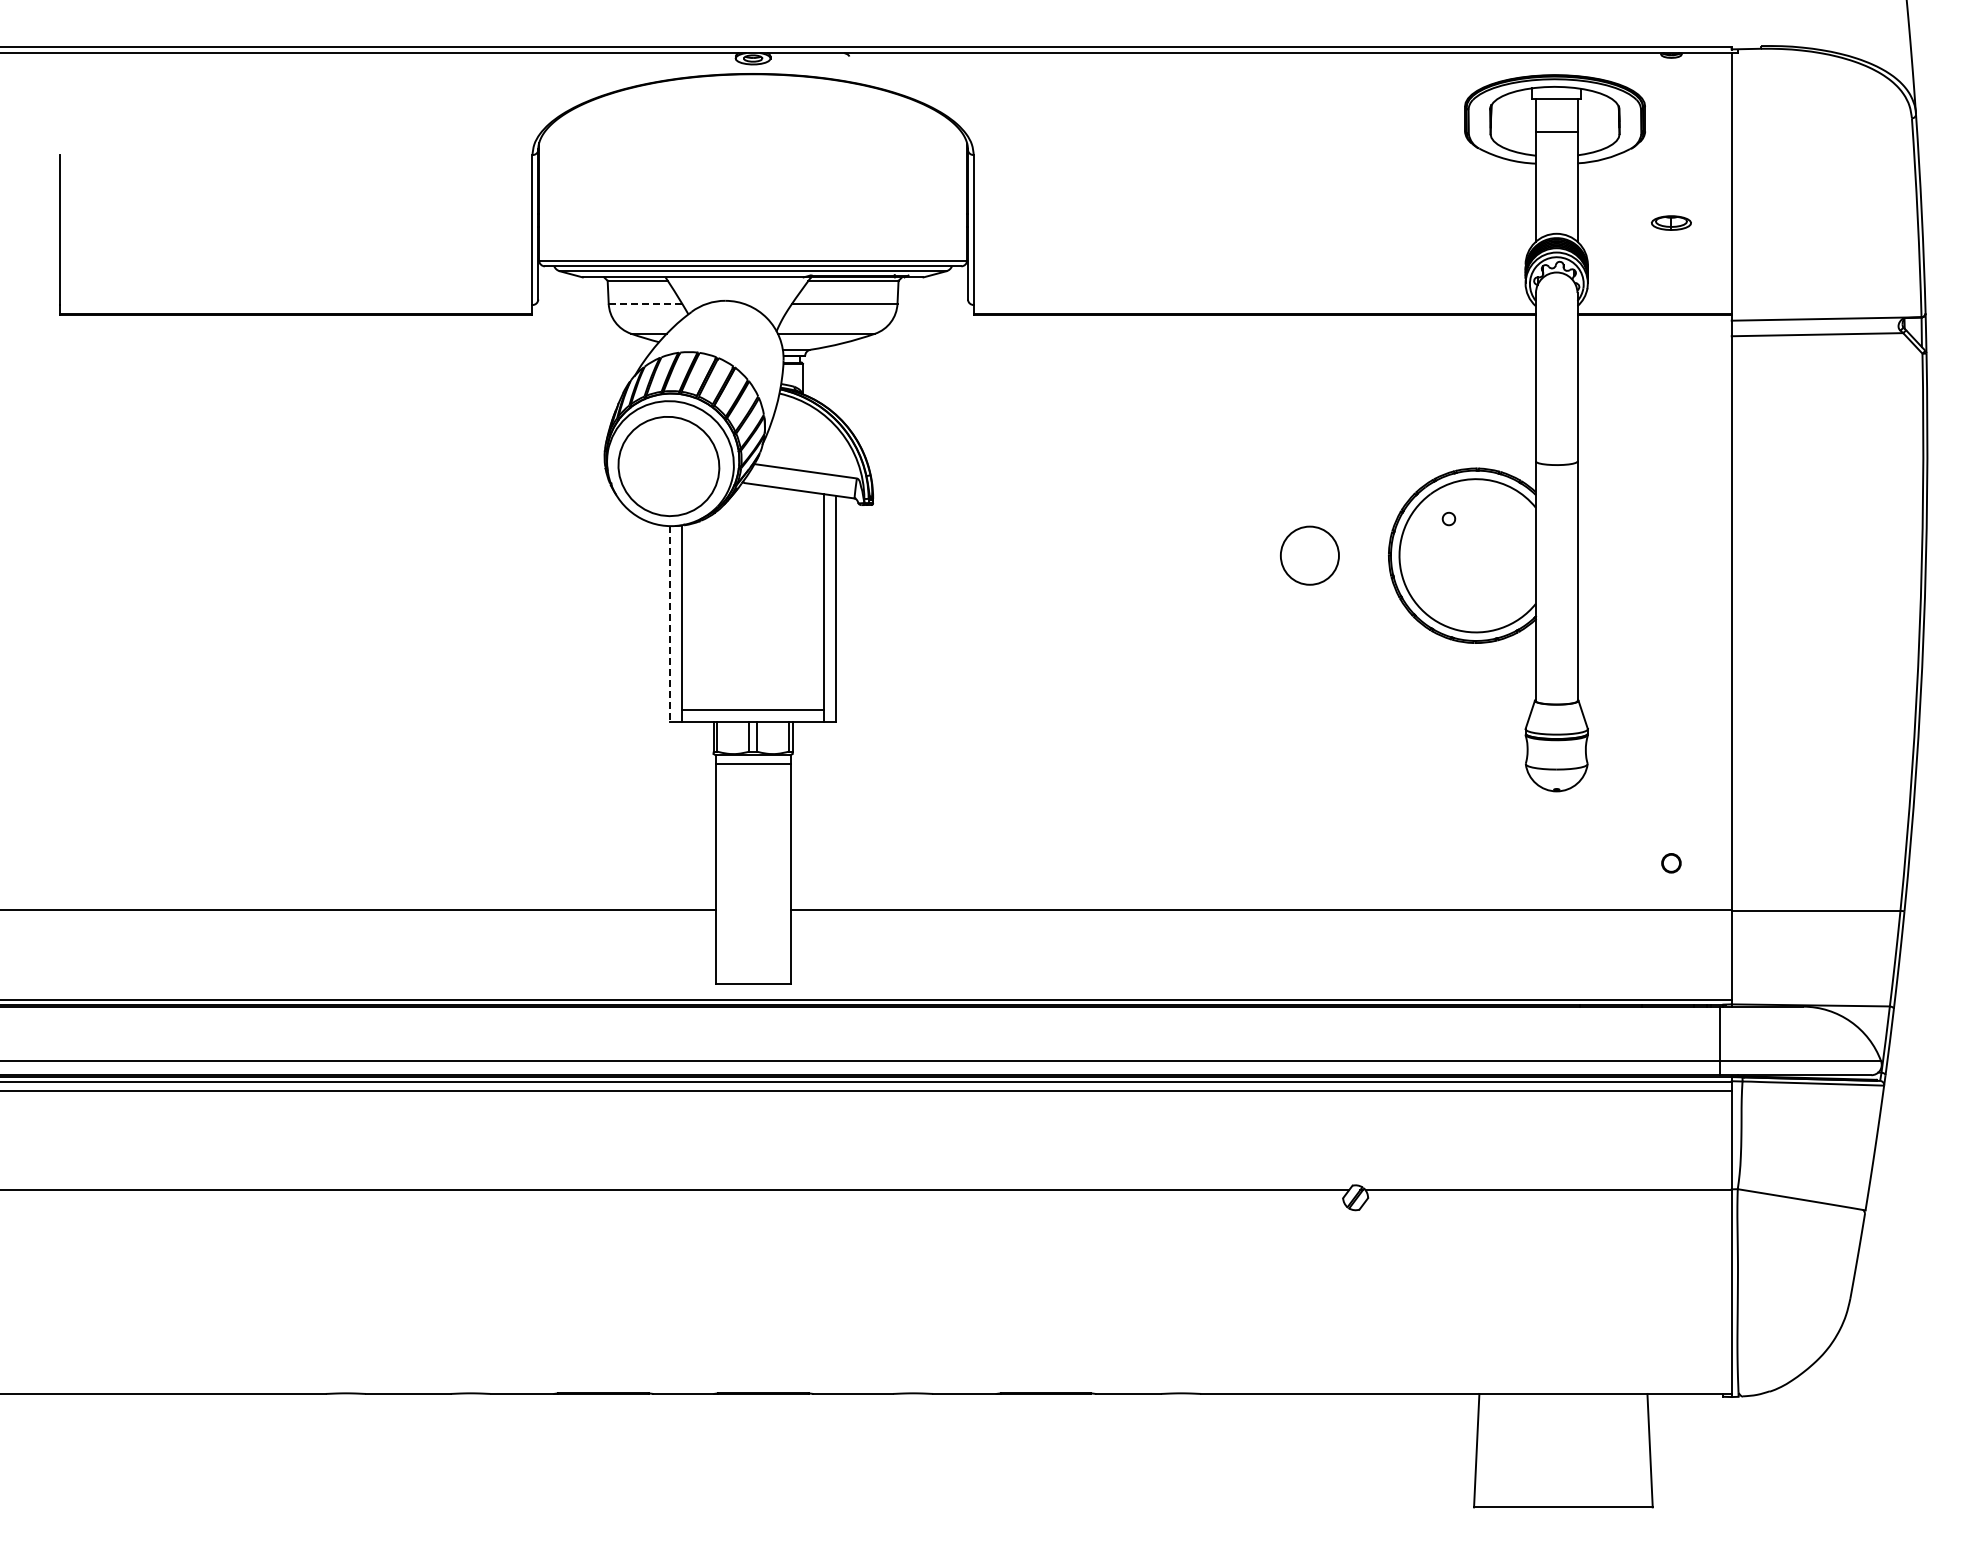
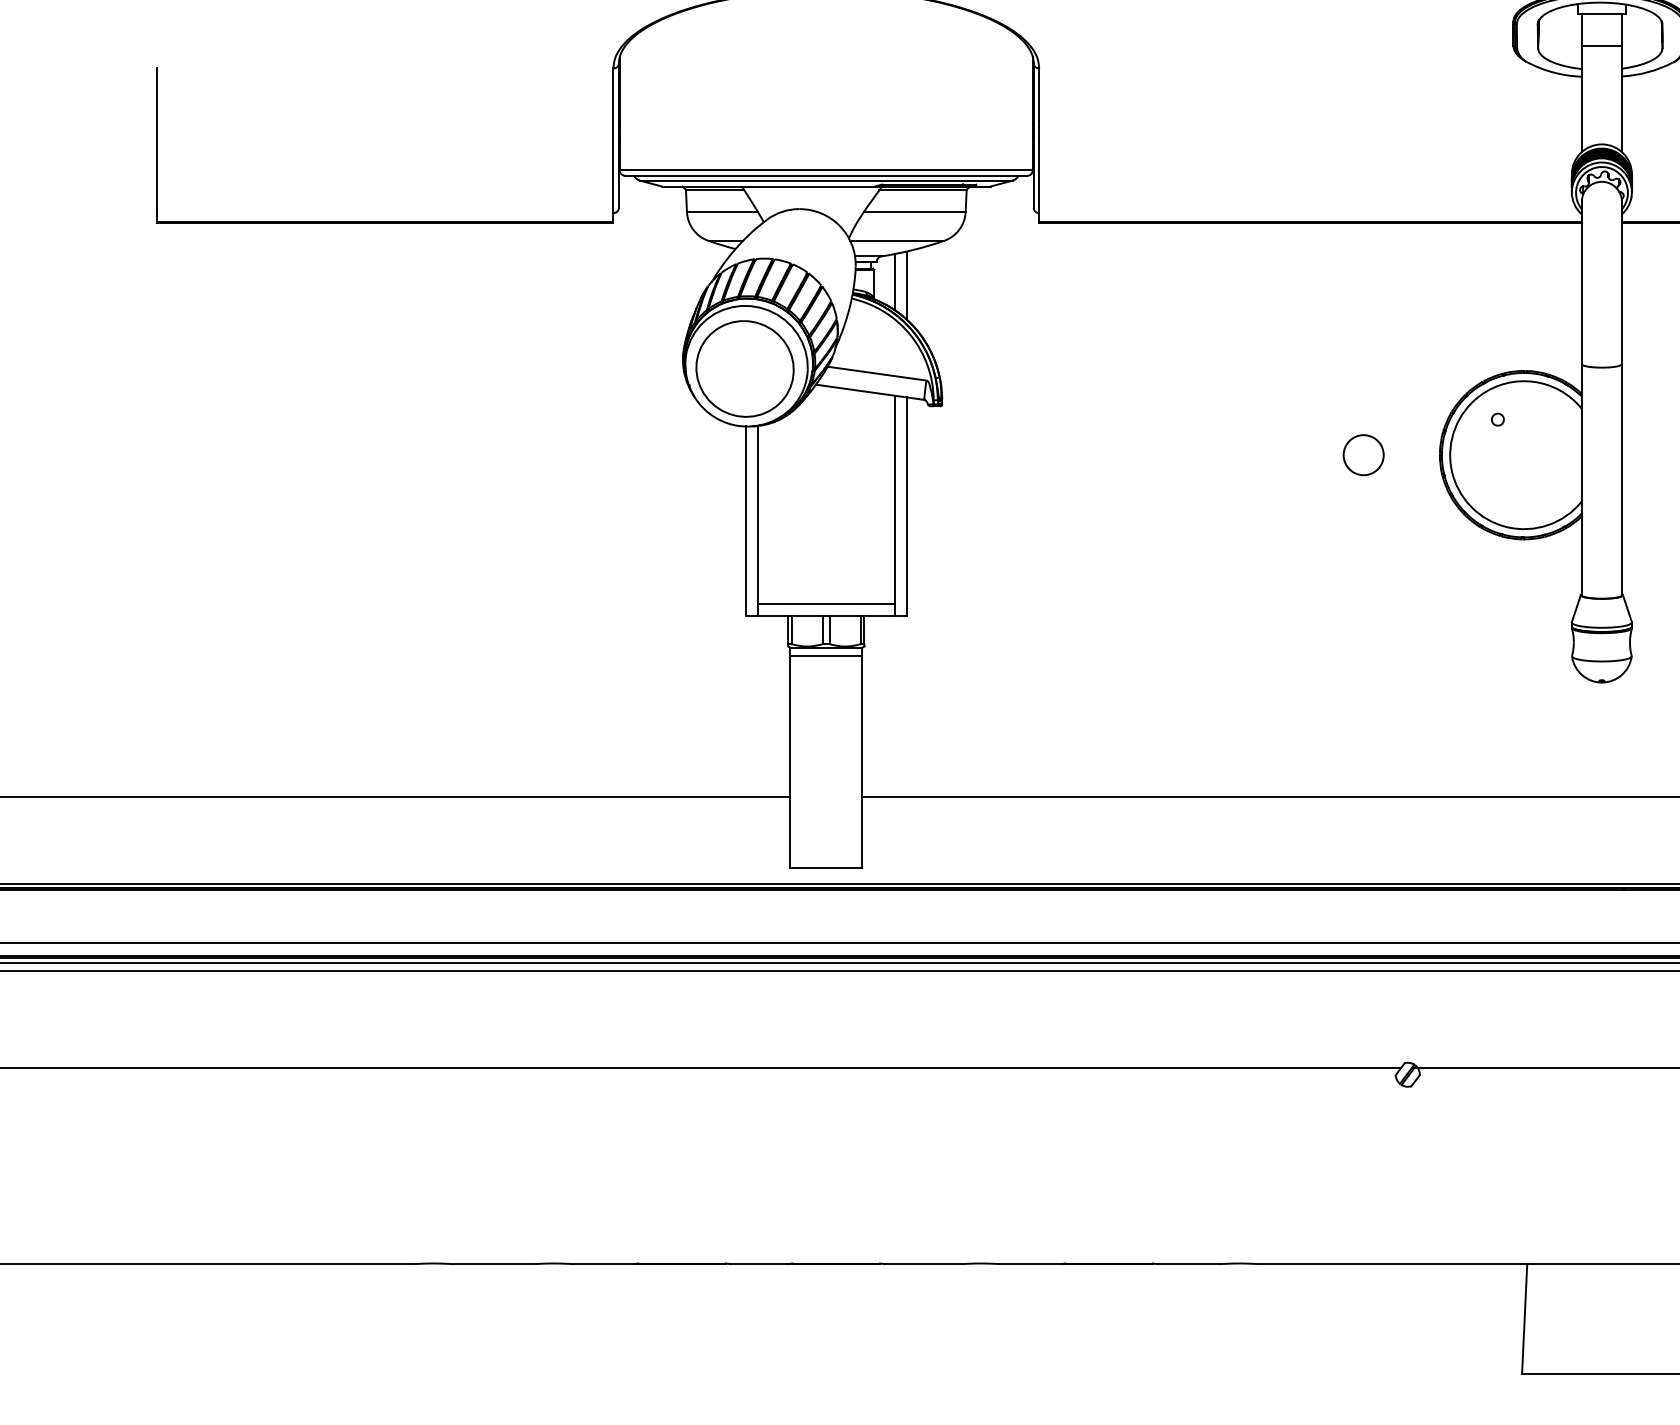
line: (645, 303) -> (722, 211), dashed -> solid
line: (823, 376) -> (894, 282), added
line: (836, 379) -> (906, 285), added
circle: (1309, 555) -> (1363, 454), size x0.71
line: (670, 624) -> (746, 521), dashed -> solid

